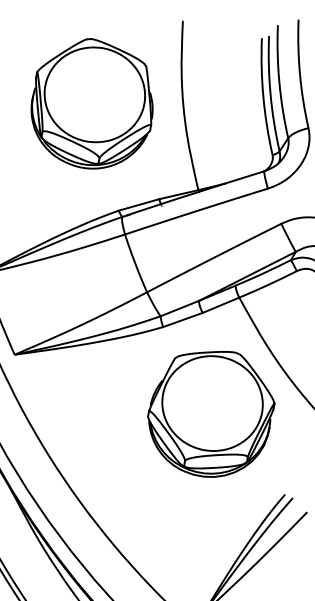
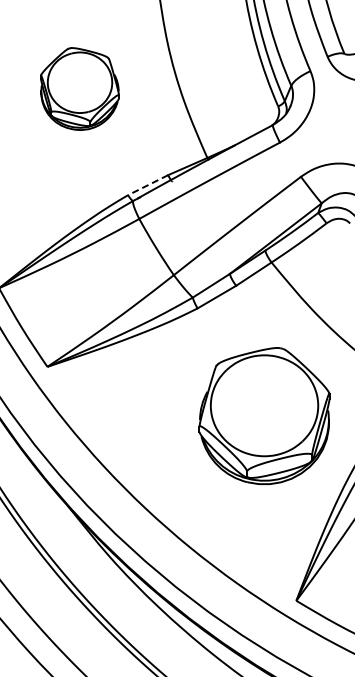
part: (92, 103) -> (79, 88), size x0.6
line: (138, 205) -> (147, 185), solid -> dashed
part: (210, 412) -> (264, 415), moved

